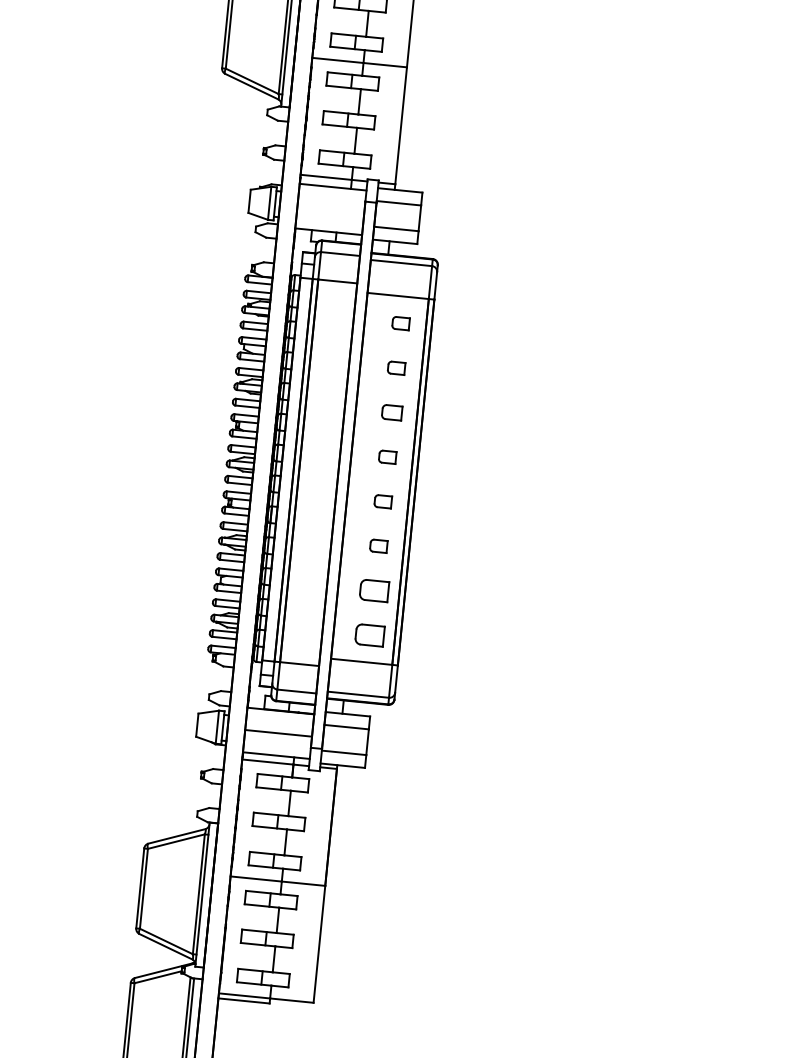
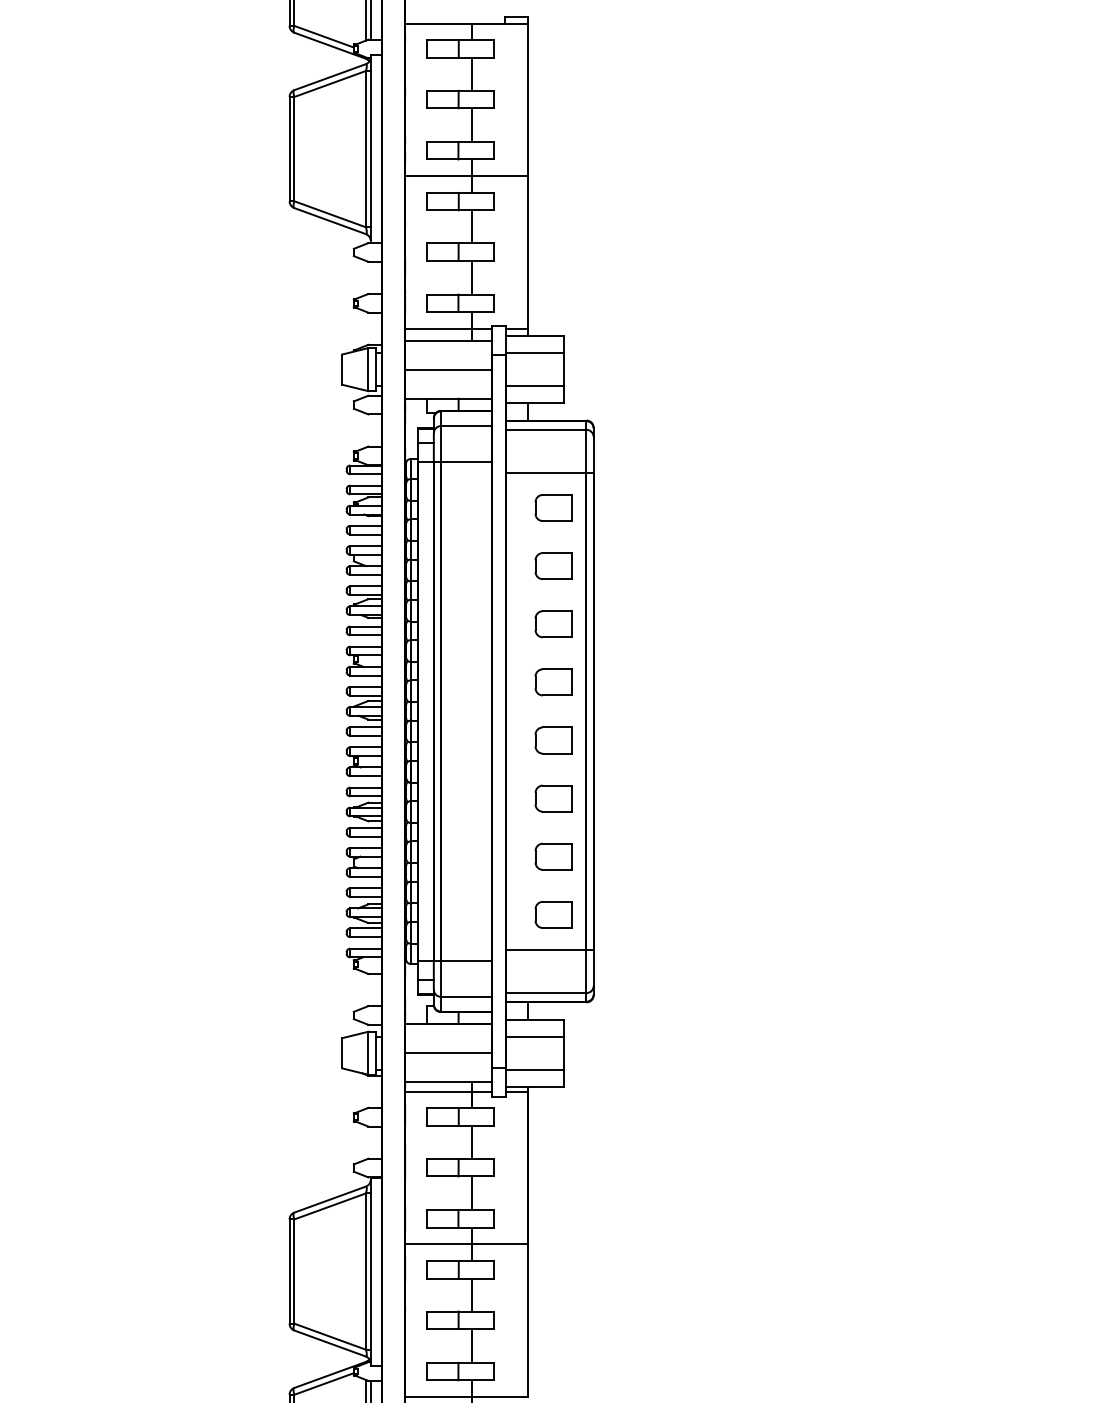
line: (330, 209) -> (447, 369), added
part: (400, 323) -> (553, 507), size x1.67
part: (396, 368) -> (553, 566), size x1.67
part: (391, 412) -> (553, 624), size x1.43
part: (387, 457) -> (553, 682), size x1.67
part: (383, 501) -> (553, 740), size x1.67
part: (378, 546) -> (553, 798), size x1.67

